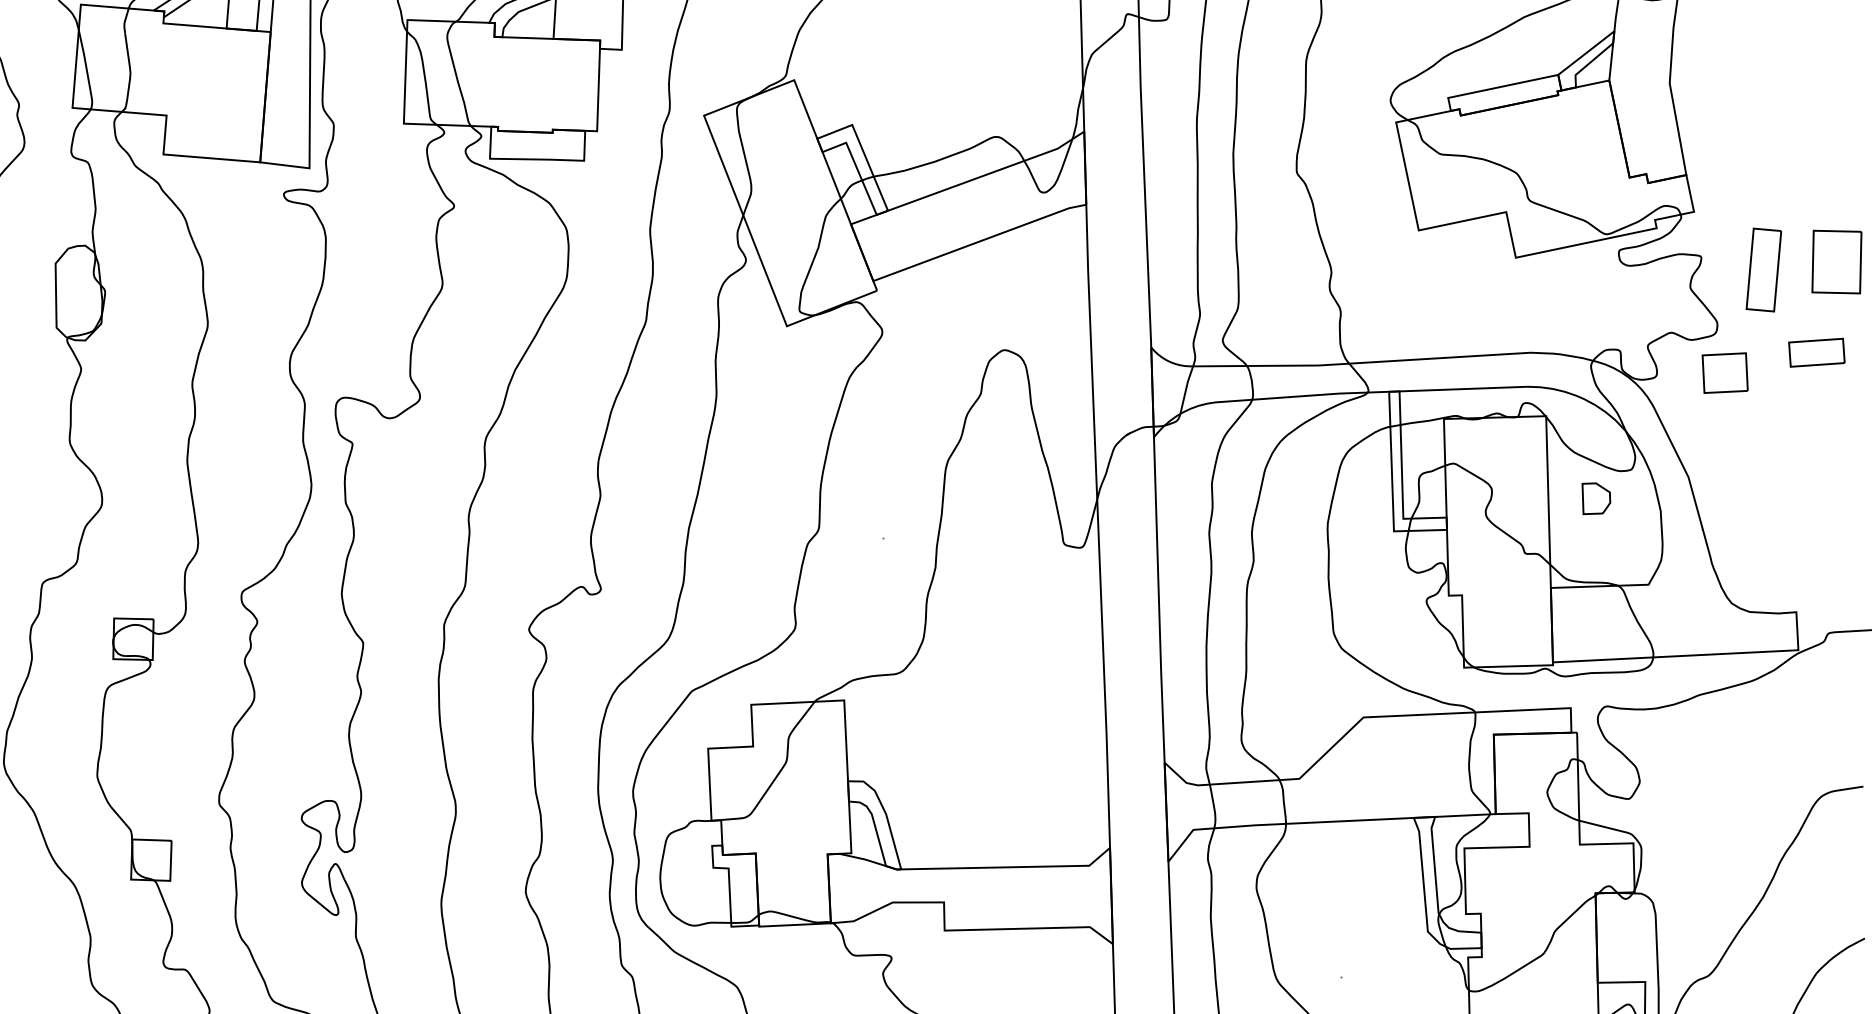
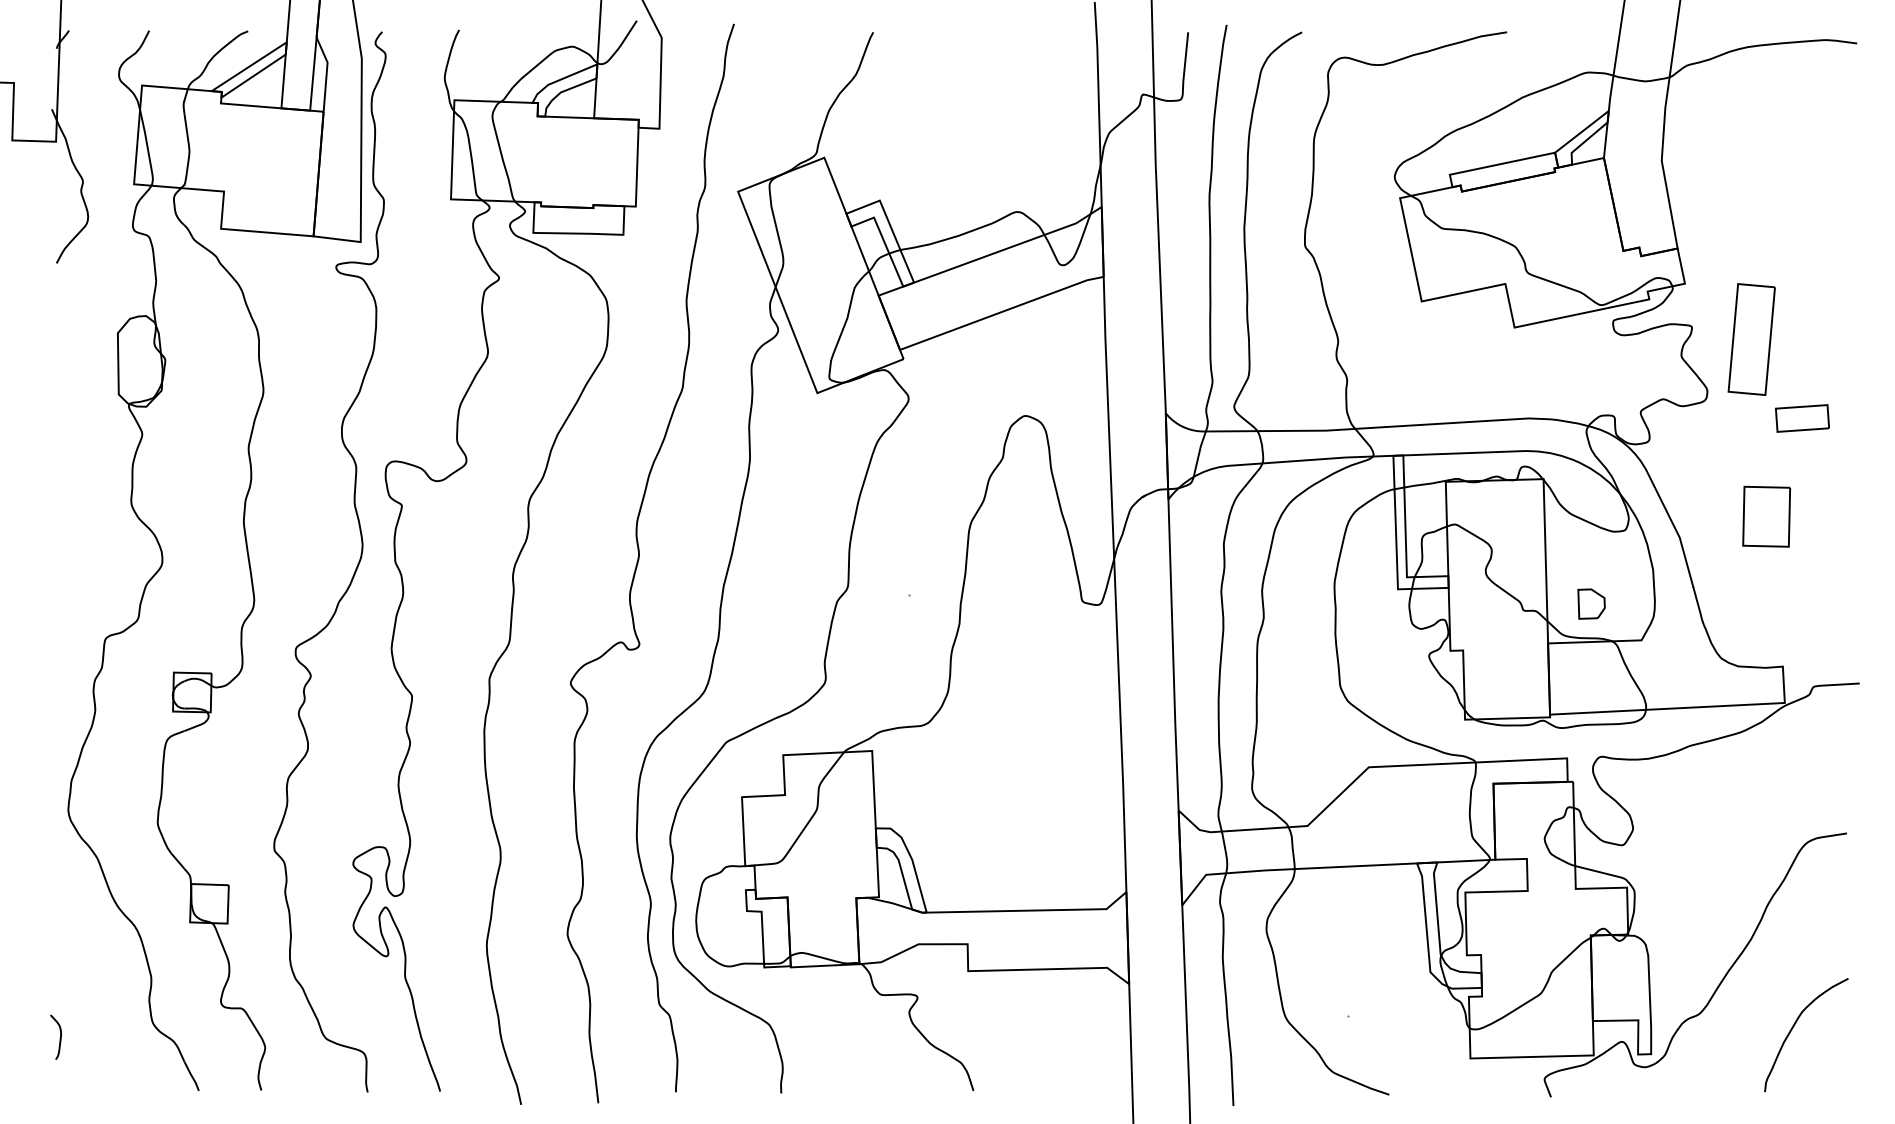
part: (1836, 261) -> (1766, 516), moved
part: (1763, 269) -> (1751, 338), size x1.4
part: (1724, 372) -> (1714, 437), removed
part: (1596, 498) -> (1591, 603), moved

